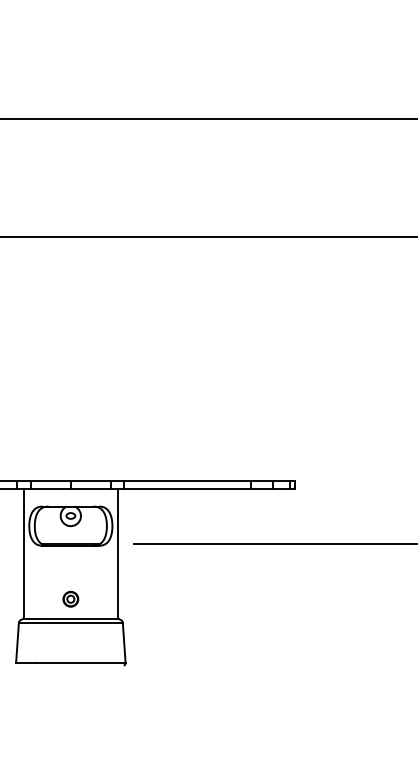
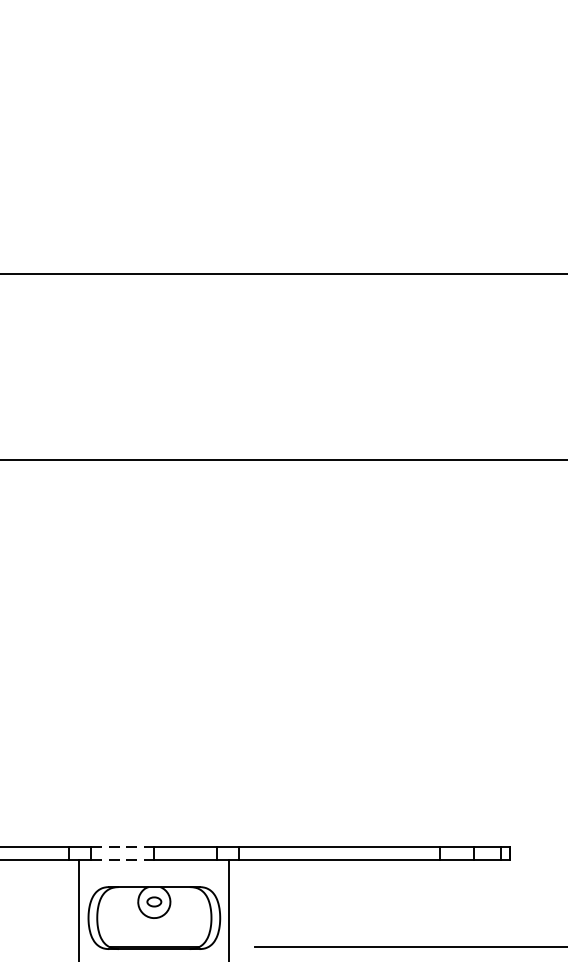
line: (50, 481) -> (122, 847), solid -> dashed
line: (50, 489) -> (122, 860), solid -> dashed

